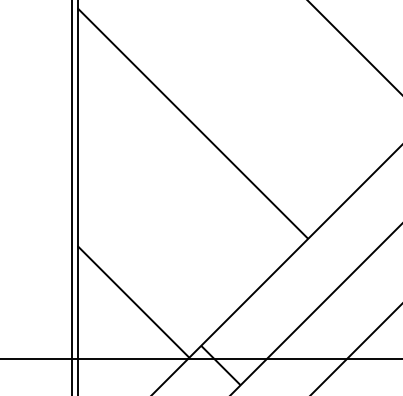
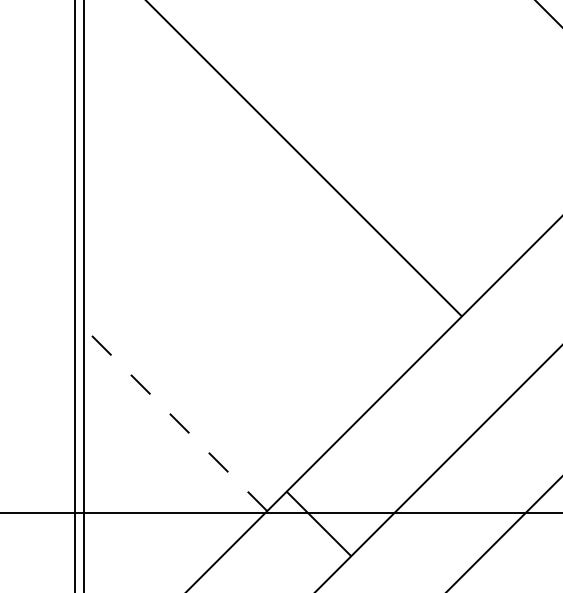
line: (133, 301) -> (175, 419), solid -> dashed

